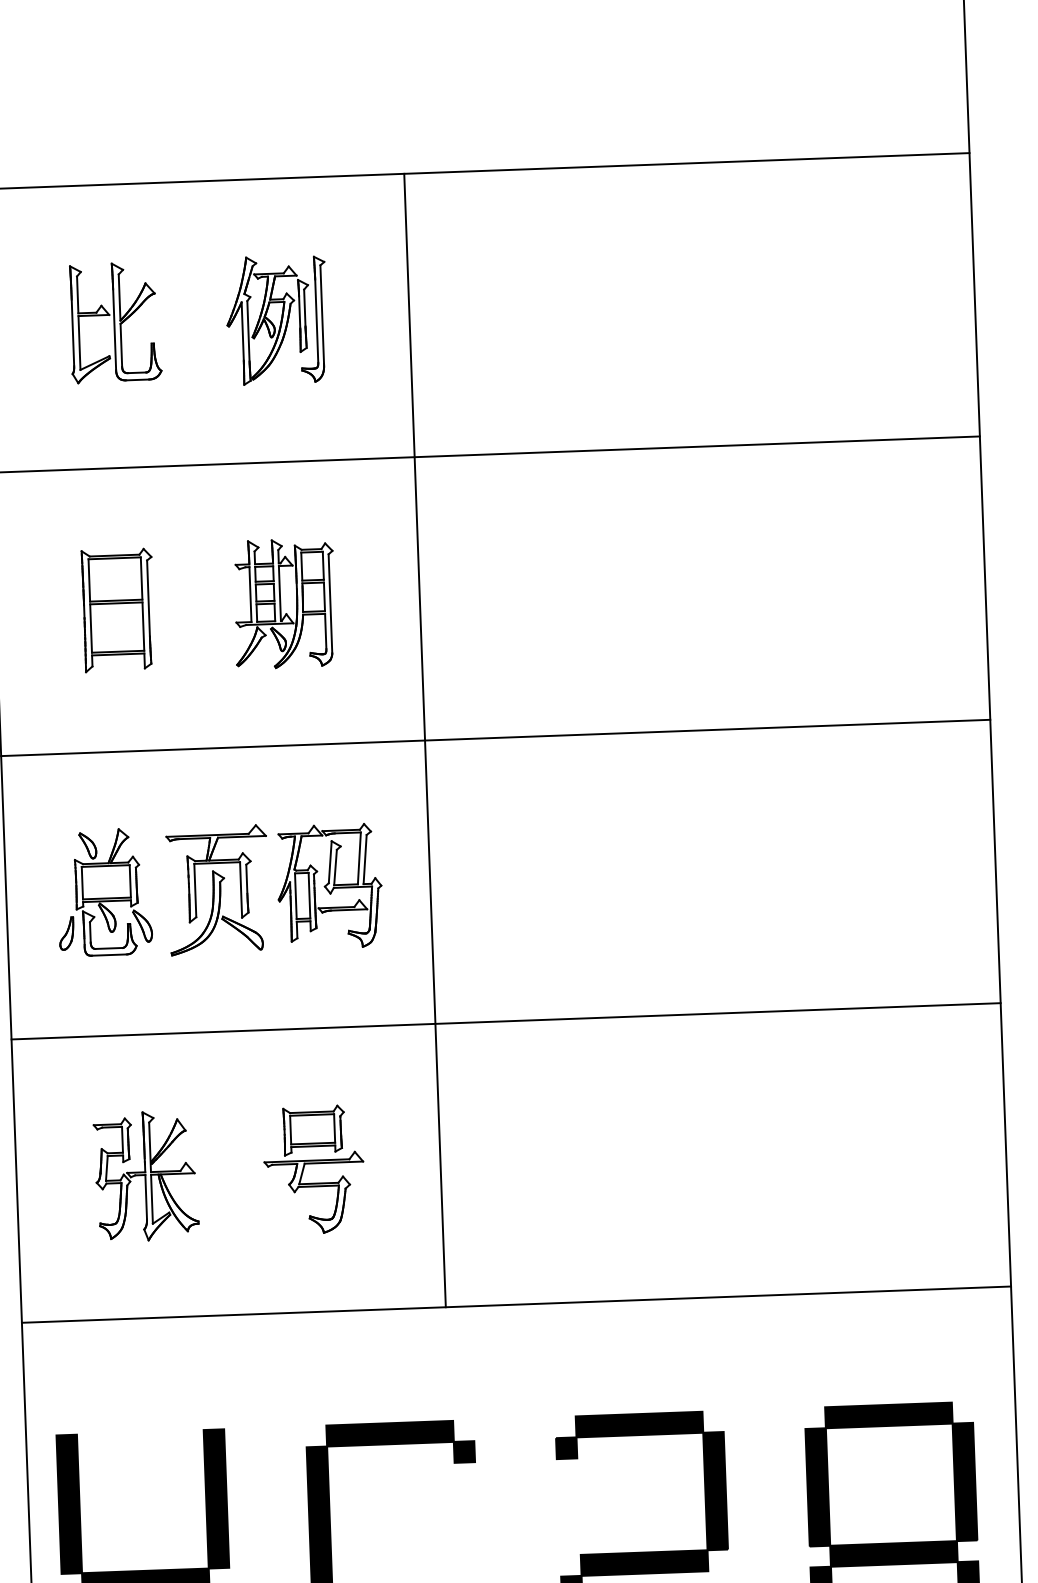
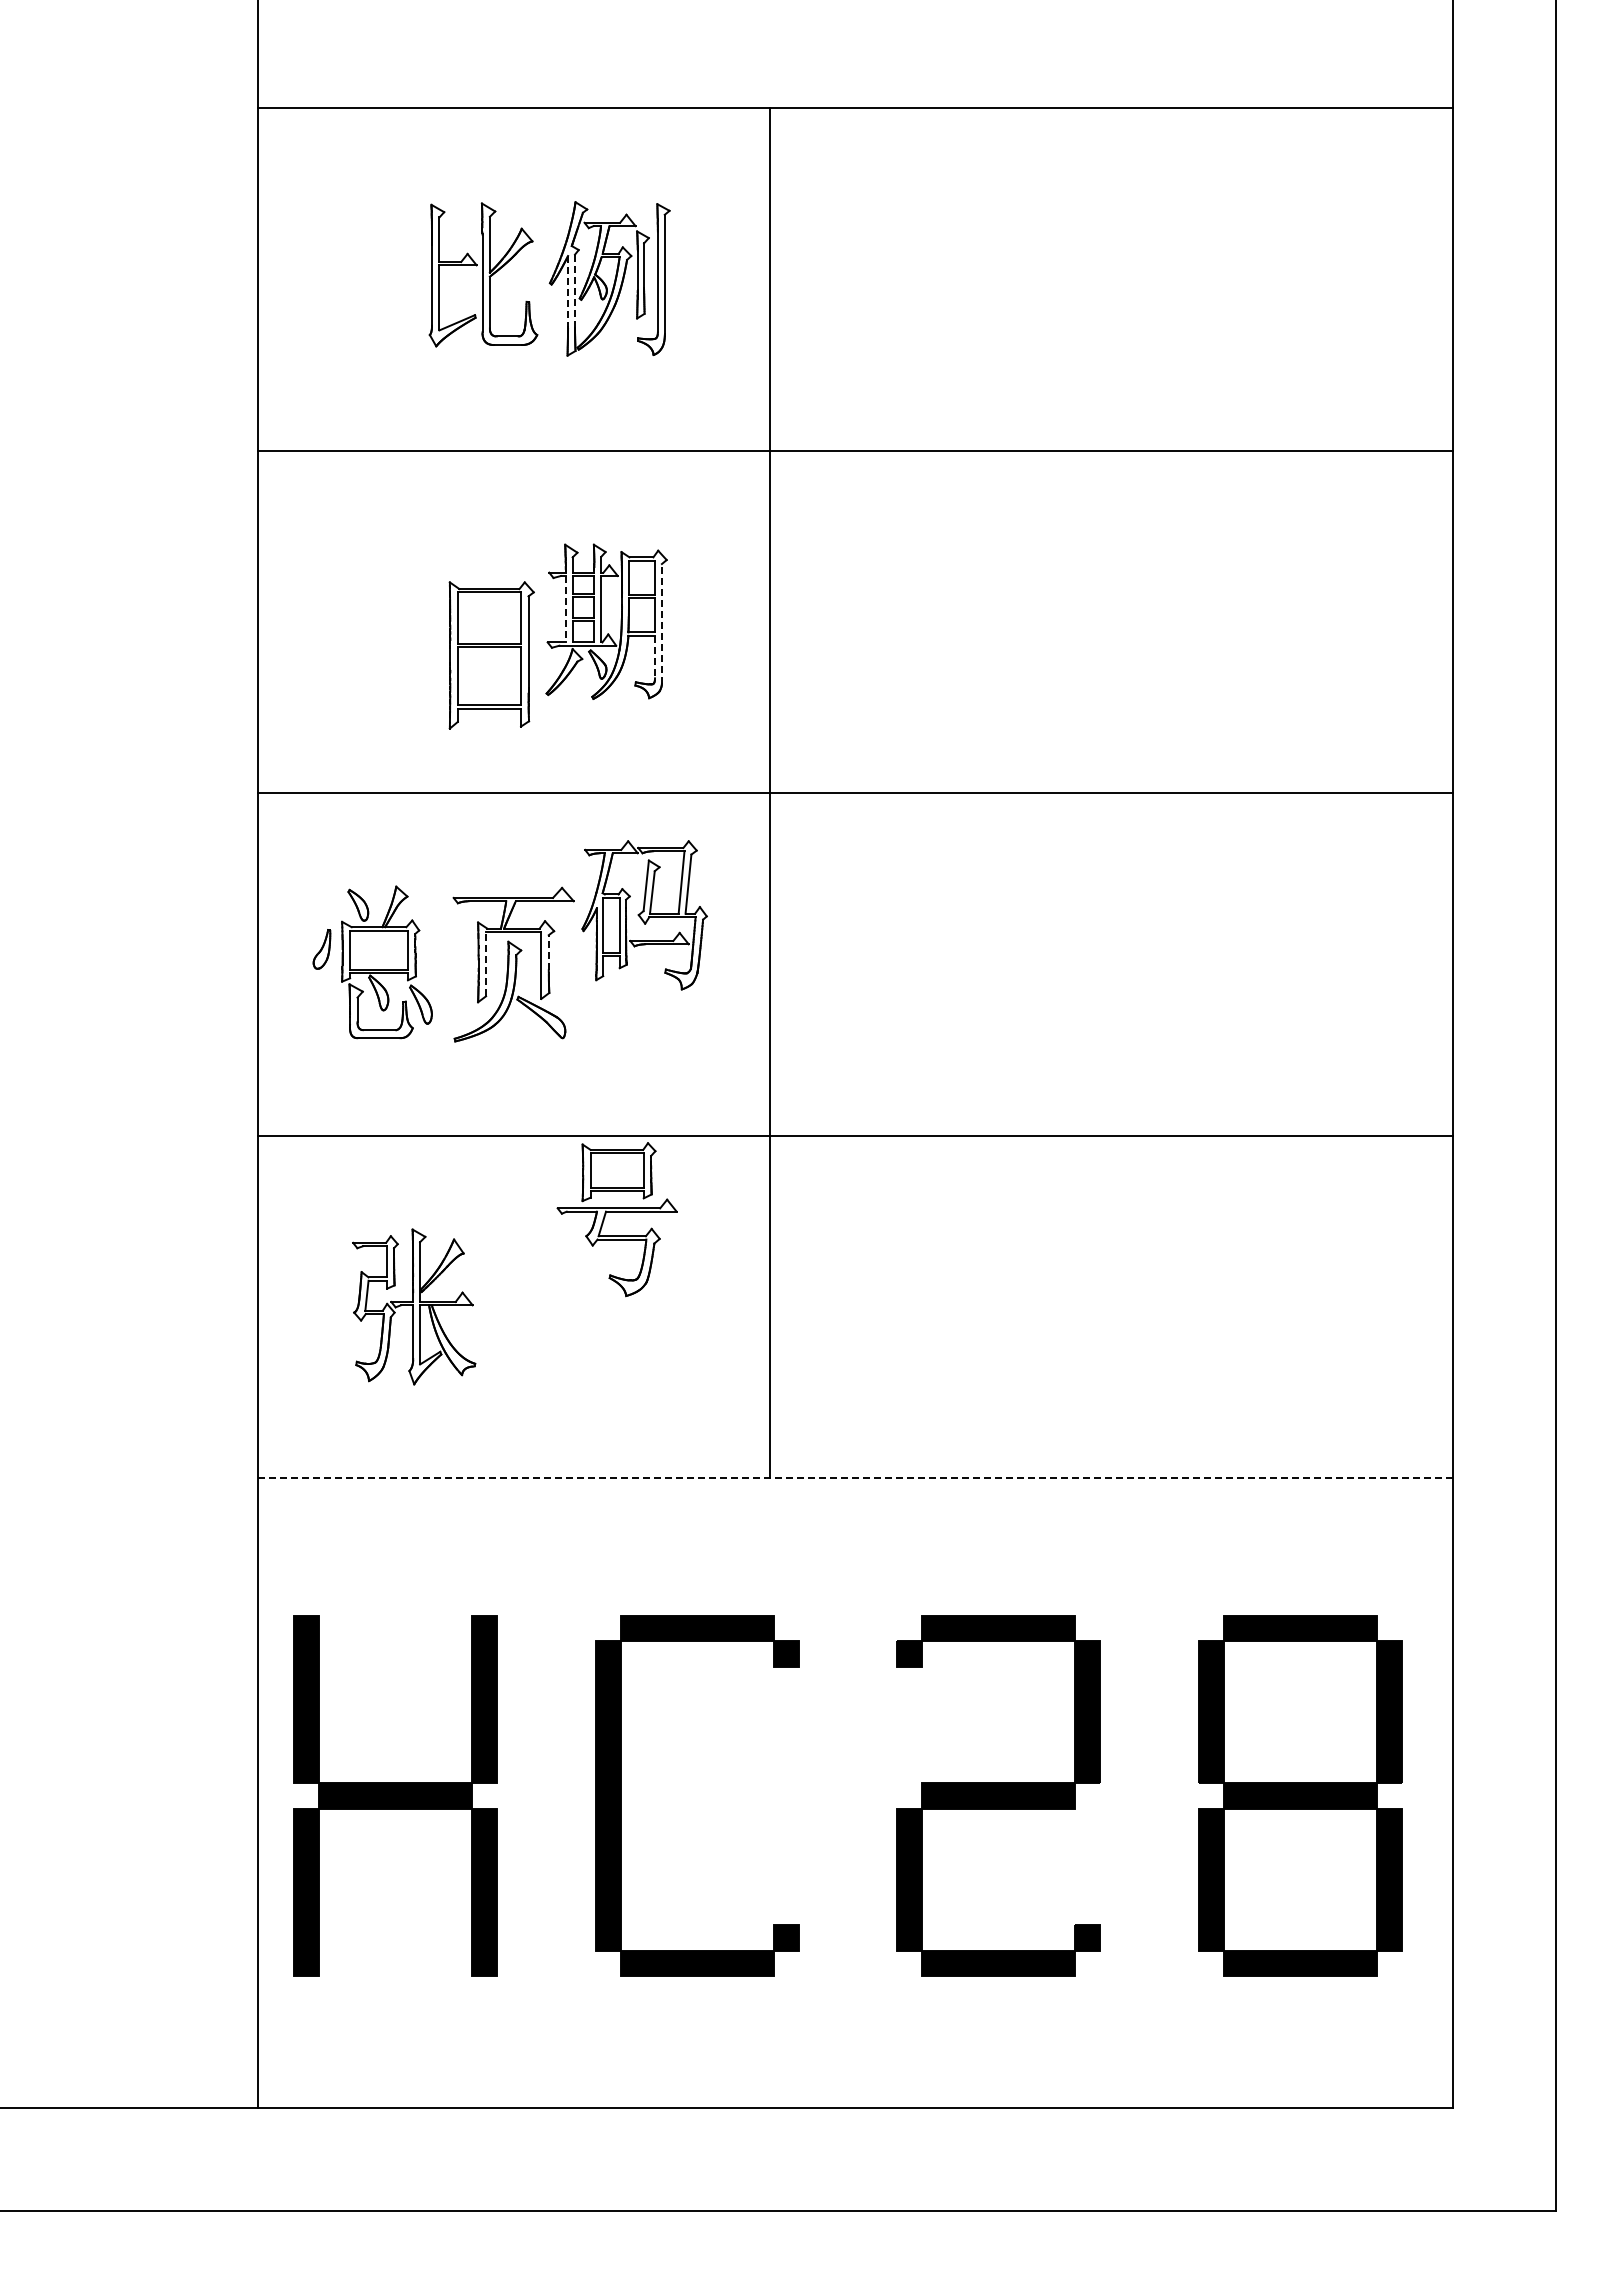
part: (115, 322) -> (483, 274), moved
line: (243, 331) -> (568, 291), solid -> dashed
line: (248, 331) -> (574, 291), solid -> dashed
line: (250, 594) -> (565, 609), solid -> dashed
line: (330, 603) -> (661, 623), solid -> dashed
part: (118, 610) -> (491, 655), moved
line: (326, 631) -> (655, 657), solid -> dashed
line: (246, 879) -> (548, 952), solid -> dashed
part: (329, 886) -> (644, 915), moved
line: (195, 890) -> (486, 963), solid -> dashed
part: (66, 933) -> (321, 949), moved
part: (313, 1164) -> (616, 1212), moved
line: (516, 1304) -> (855, 1478), solid -> dashed

